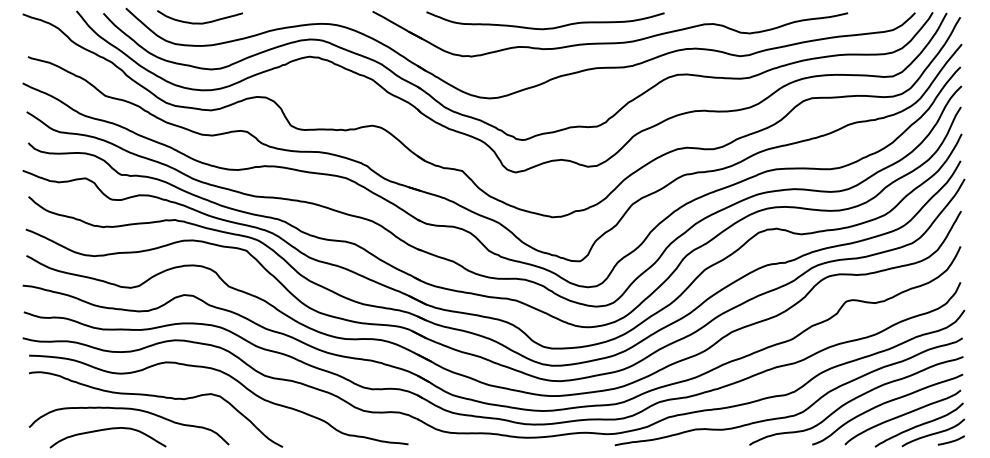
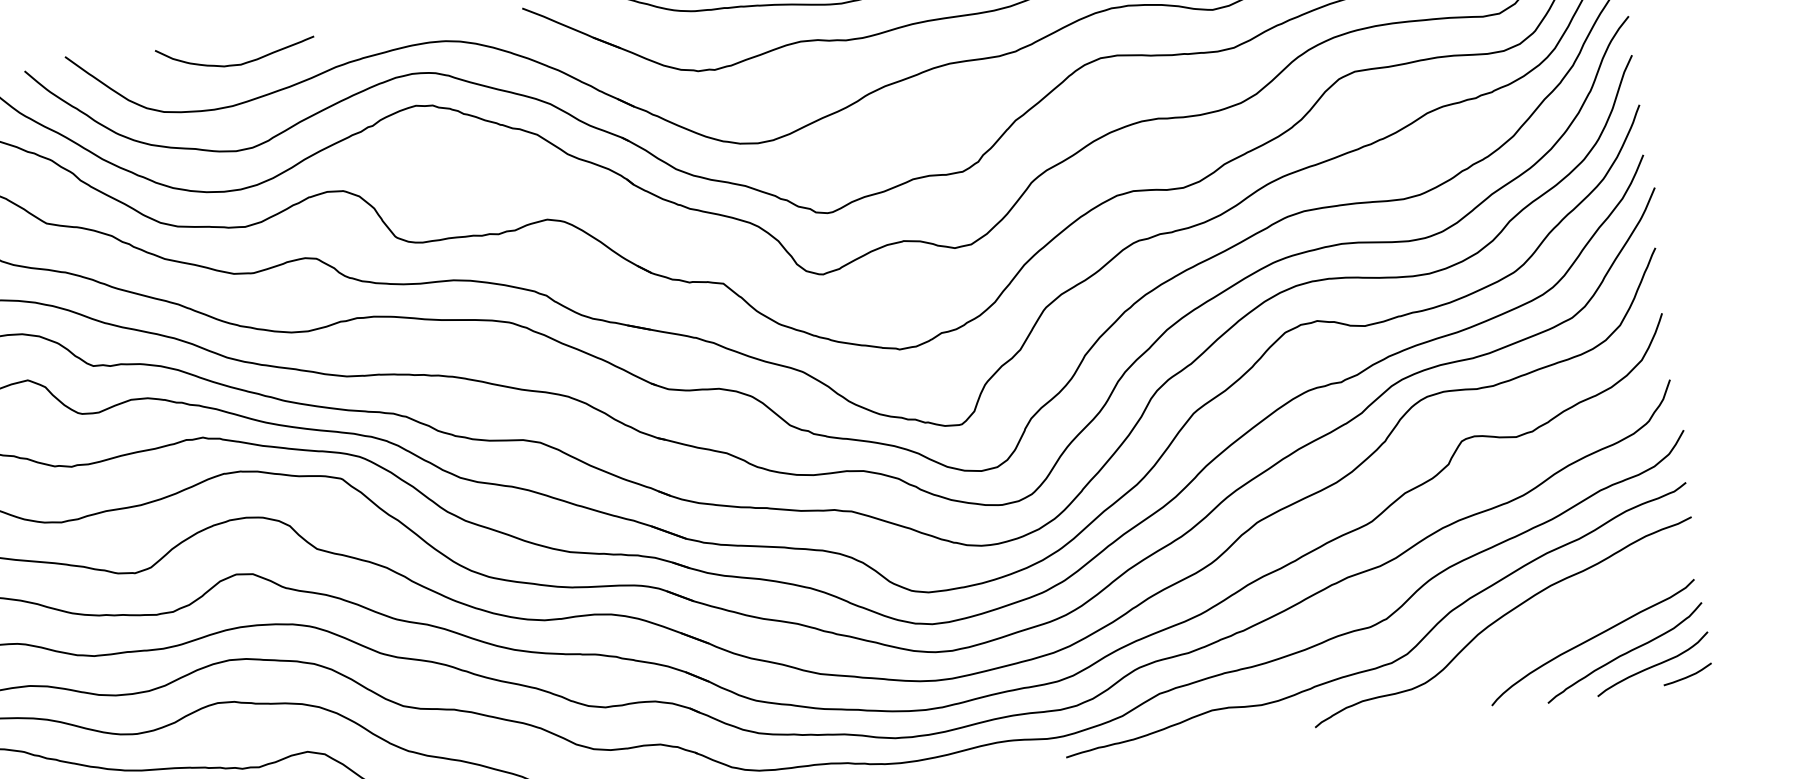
curve: (199, 22) -> (235, 63), moved
curve: (884, 404) -> (1556, 622), removed

